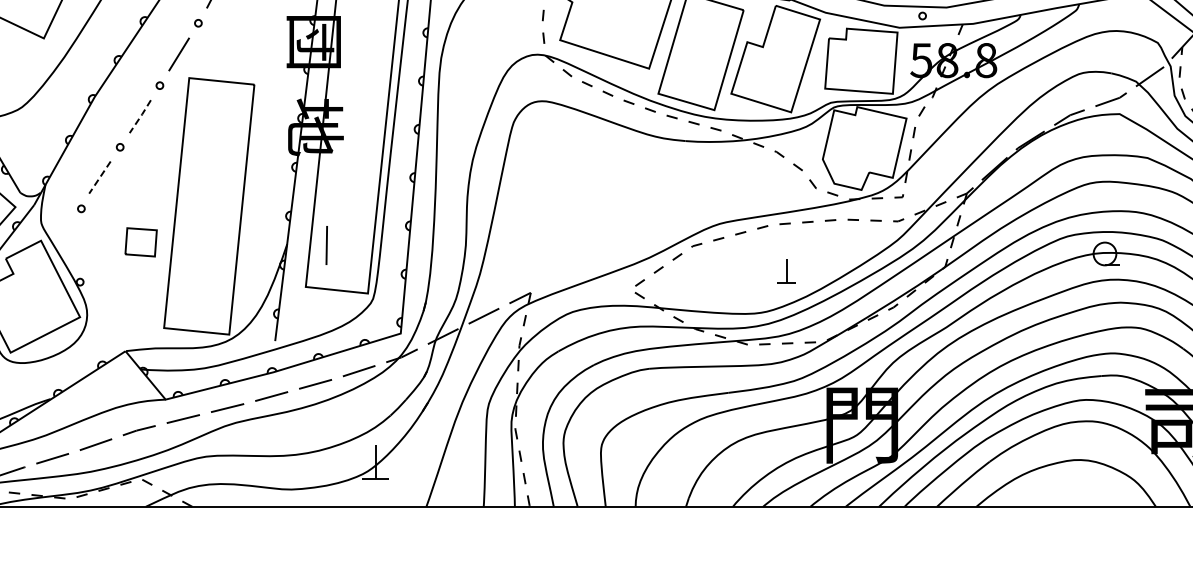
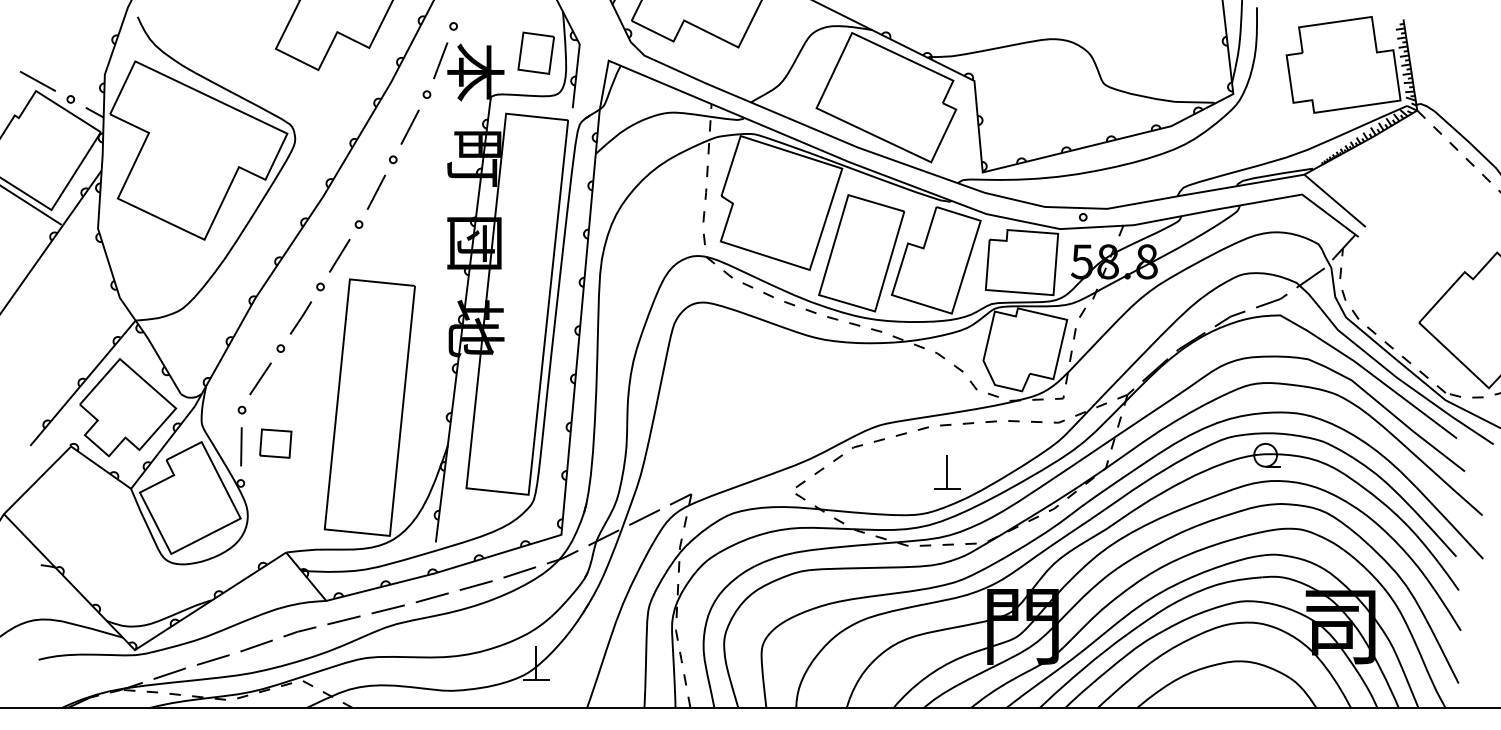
line: (140, 117) -> (301, 318), dashed -> solid
line: (99, 178) -> (260, 379), dashed -> solid
part: (140, 242) -> (275, 443), moved
line: (326, 245) -> (241, 446), moved
part: (786, 271) -> (947, 472), size x1.43

